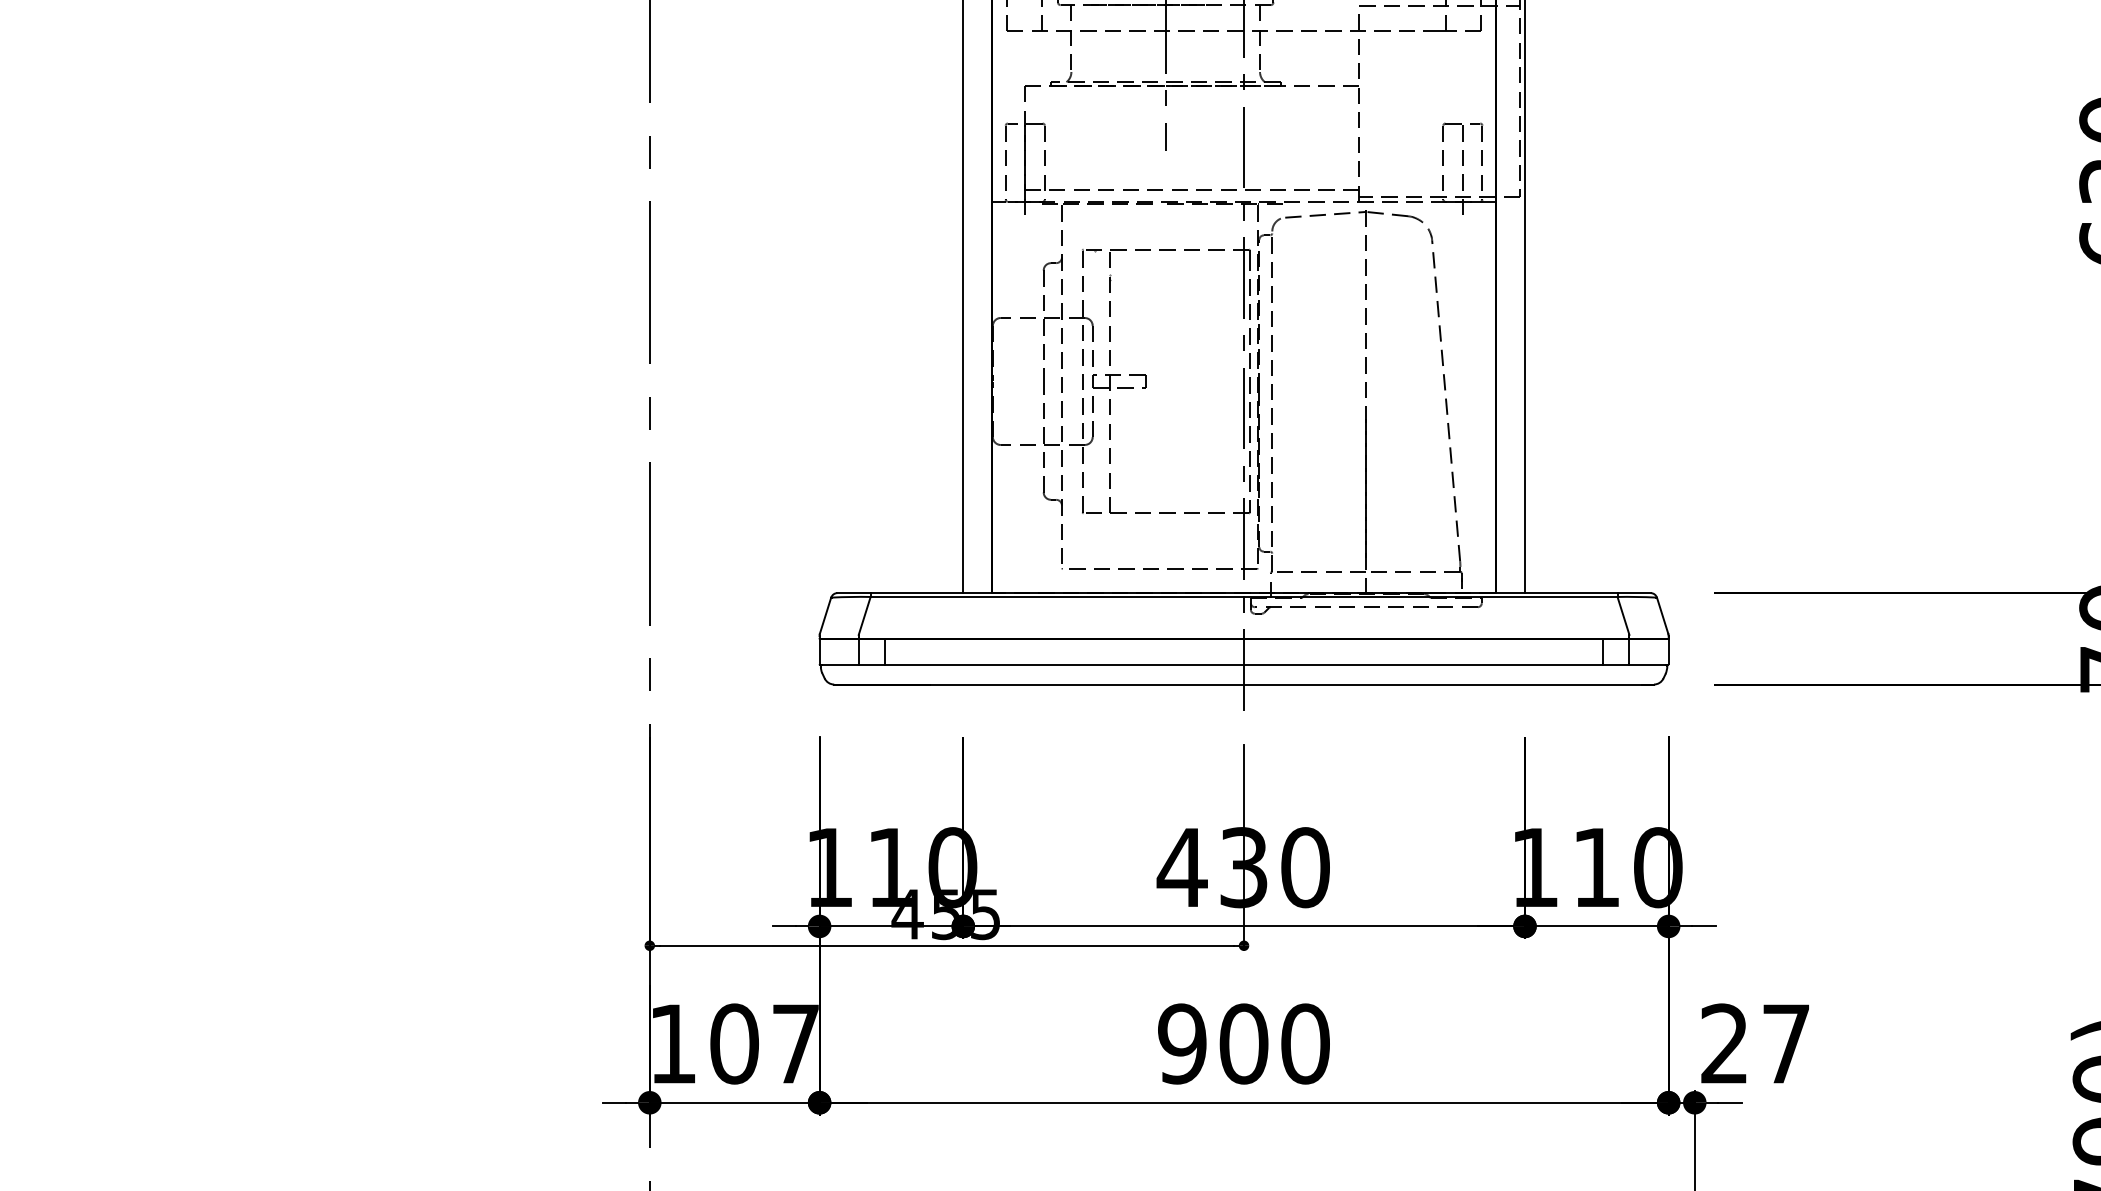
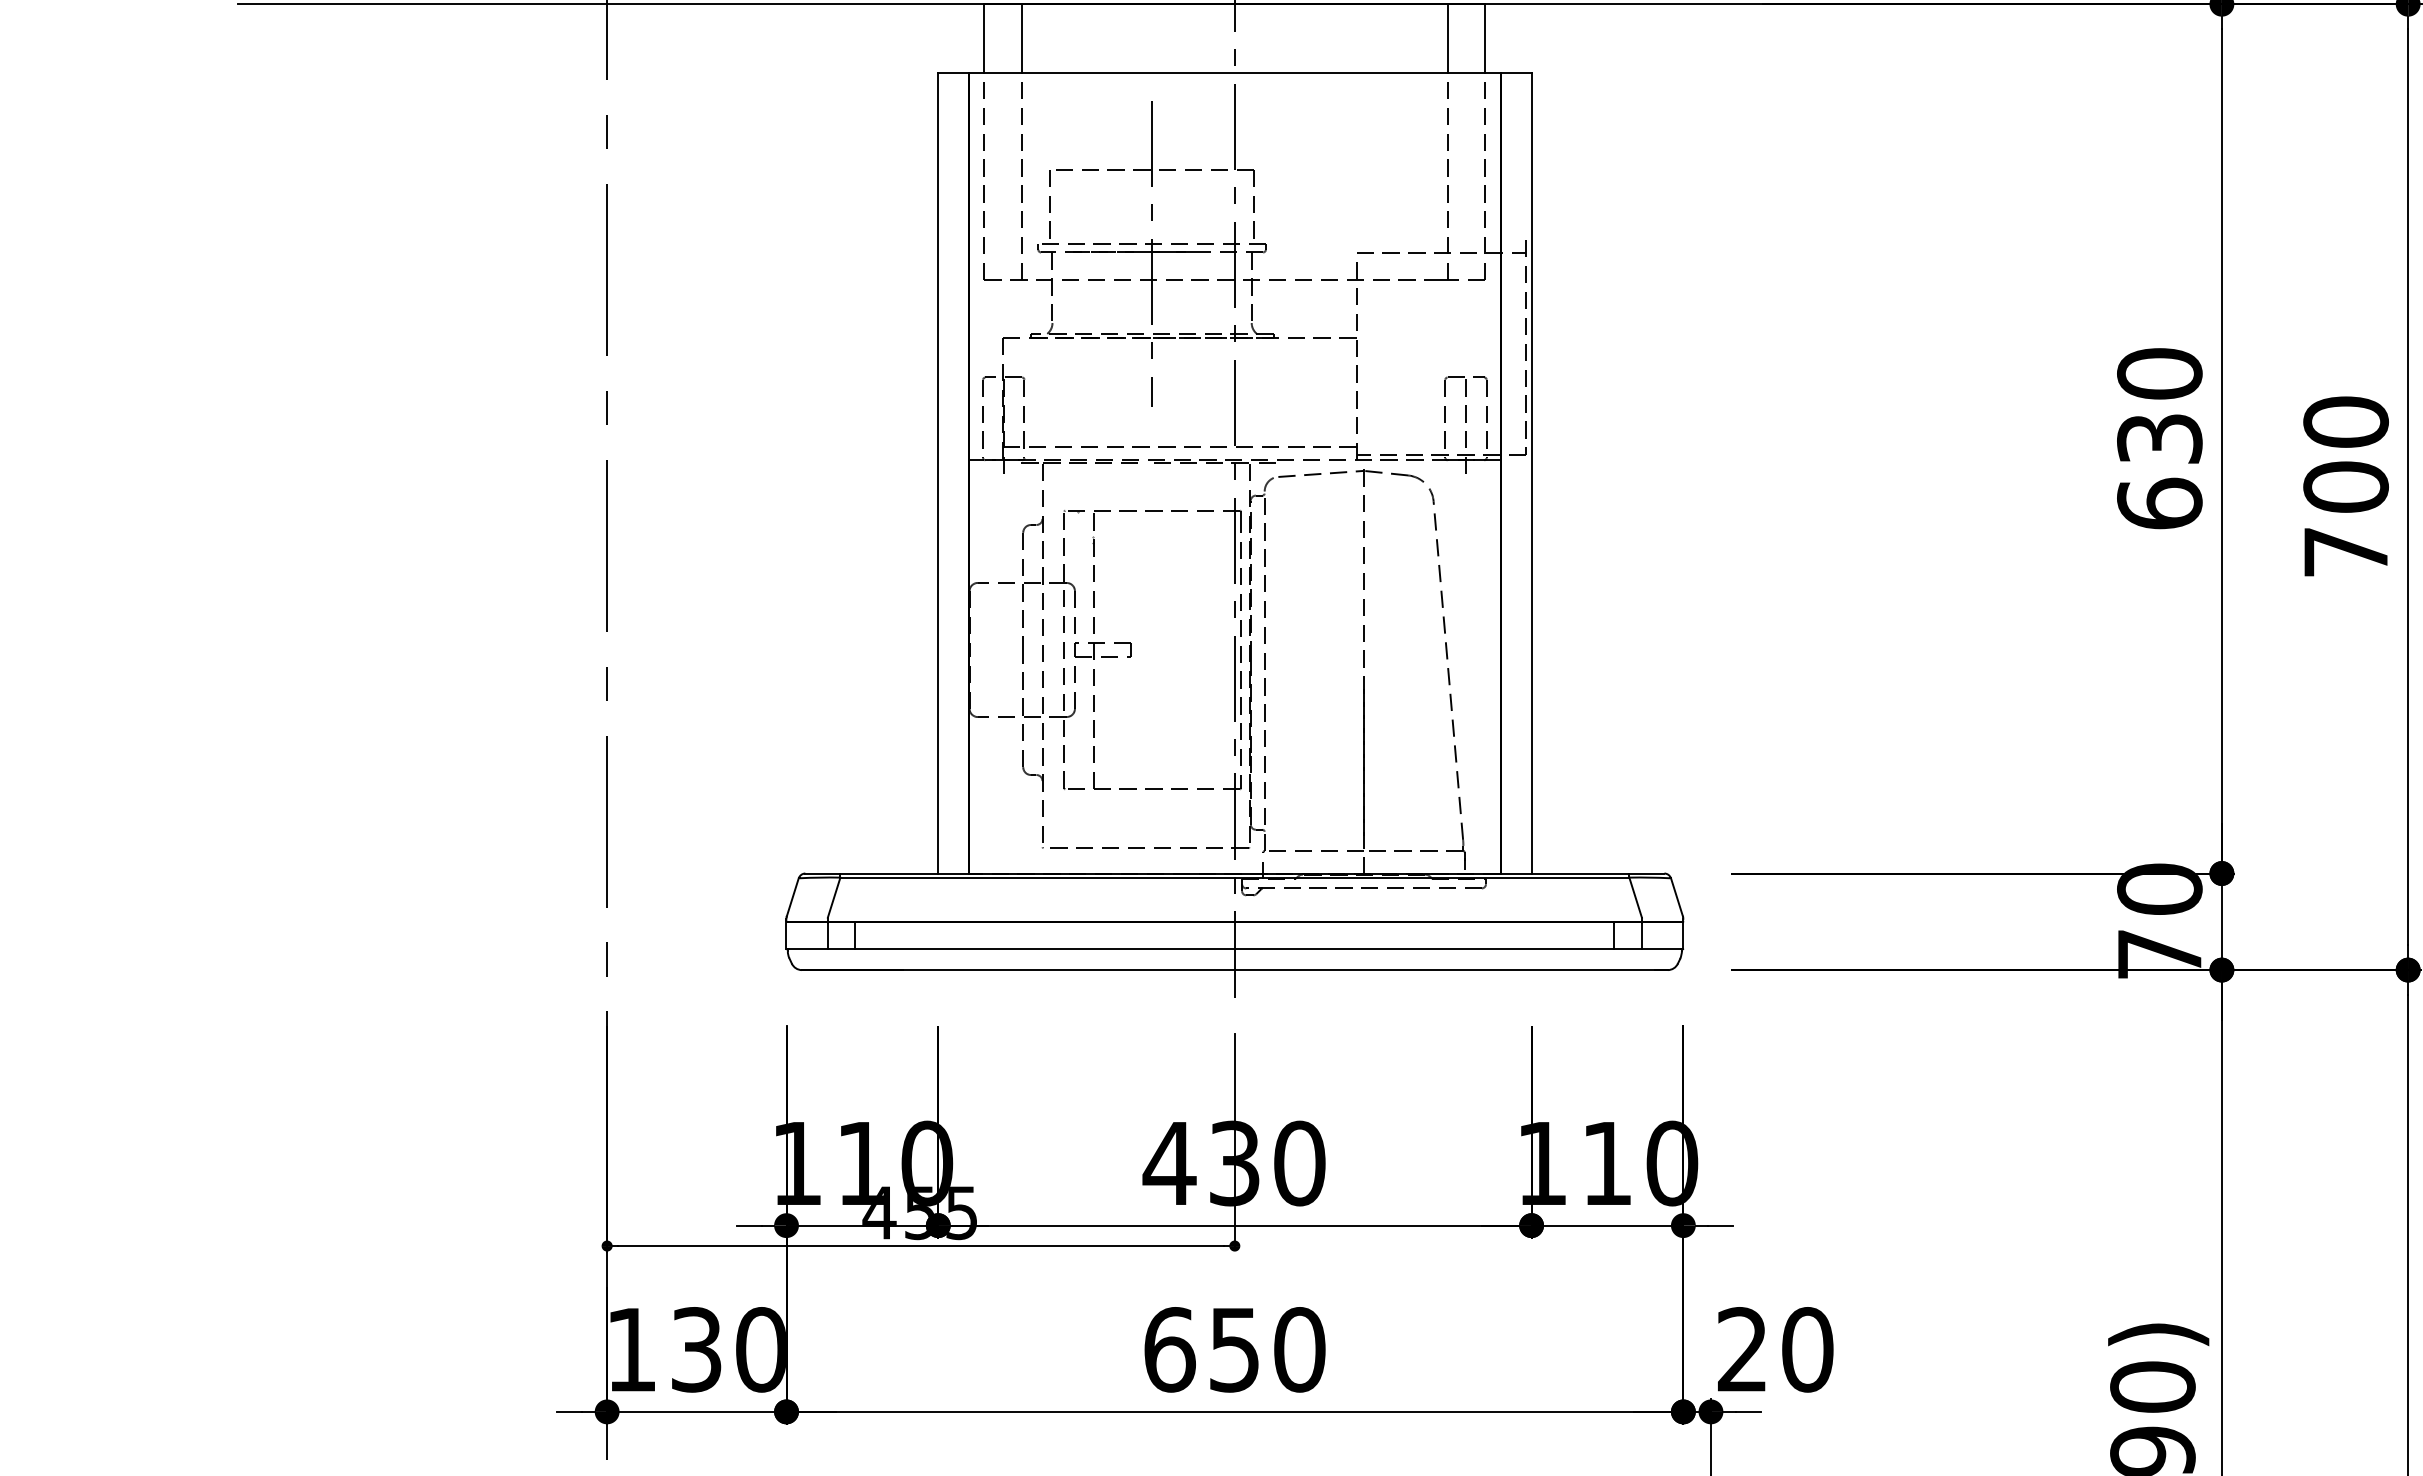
text: (764, 1043) -> (728, 1349), 107 -> 130
text: (1213, 1043) -> (1202, 1349), 900 -> 650
text: (1786, 1043) -> (1807, 1349), 27 -> 20

